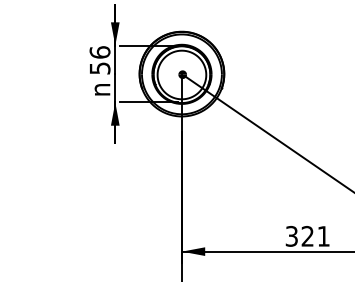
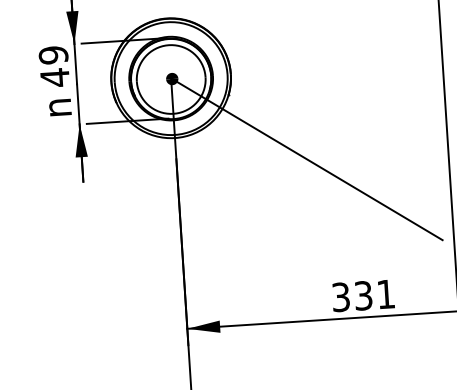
text: (99, 60) -> (53, 66), 56 -> 49
text: (307, 236) -> (363, 295), 321 -> 331

